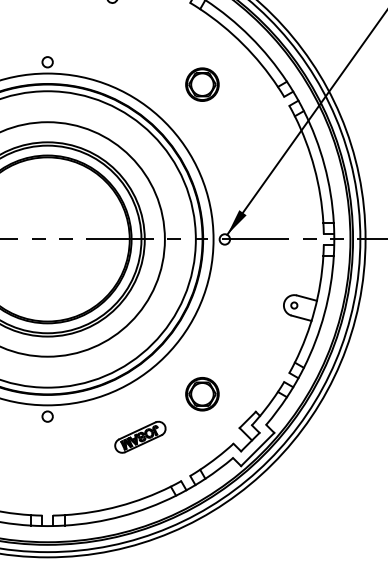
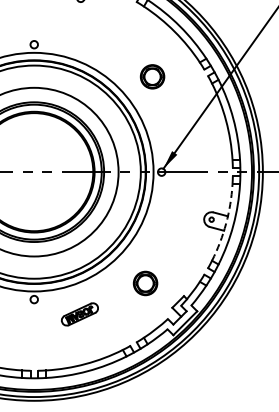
part: (202, 84) -> (152, 76), moved
arc: (314, 310) -> (226, 223), solid -> dashed
part: (139, 437) -> (79, 314), moved

